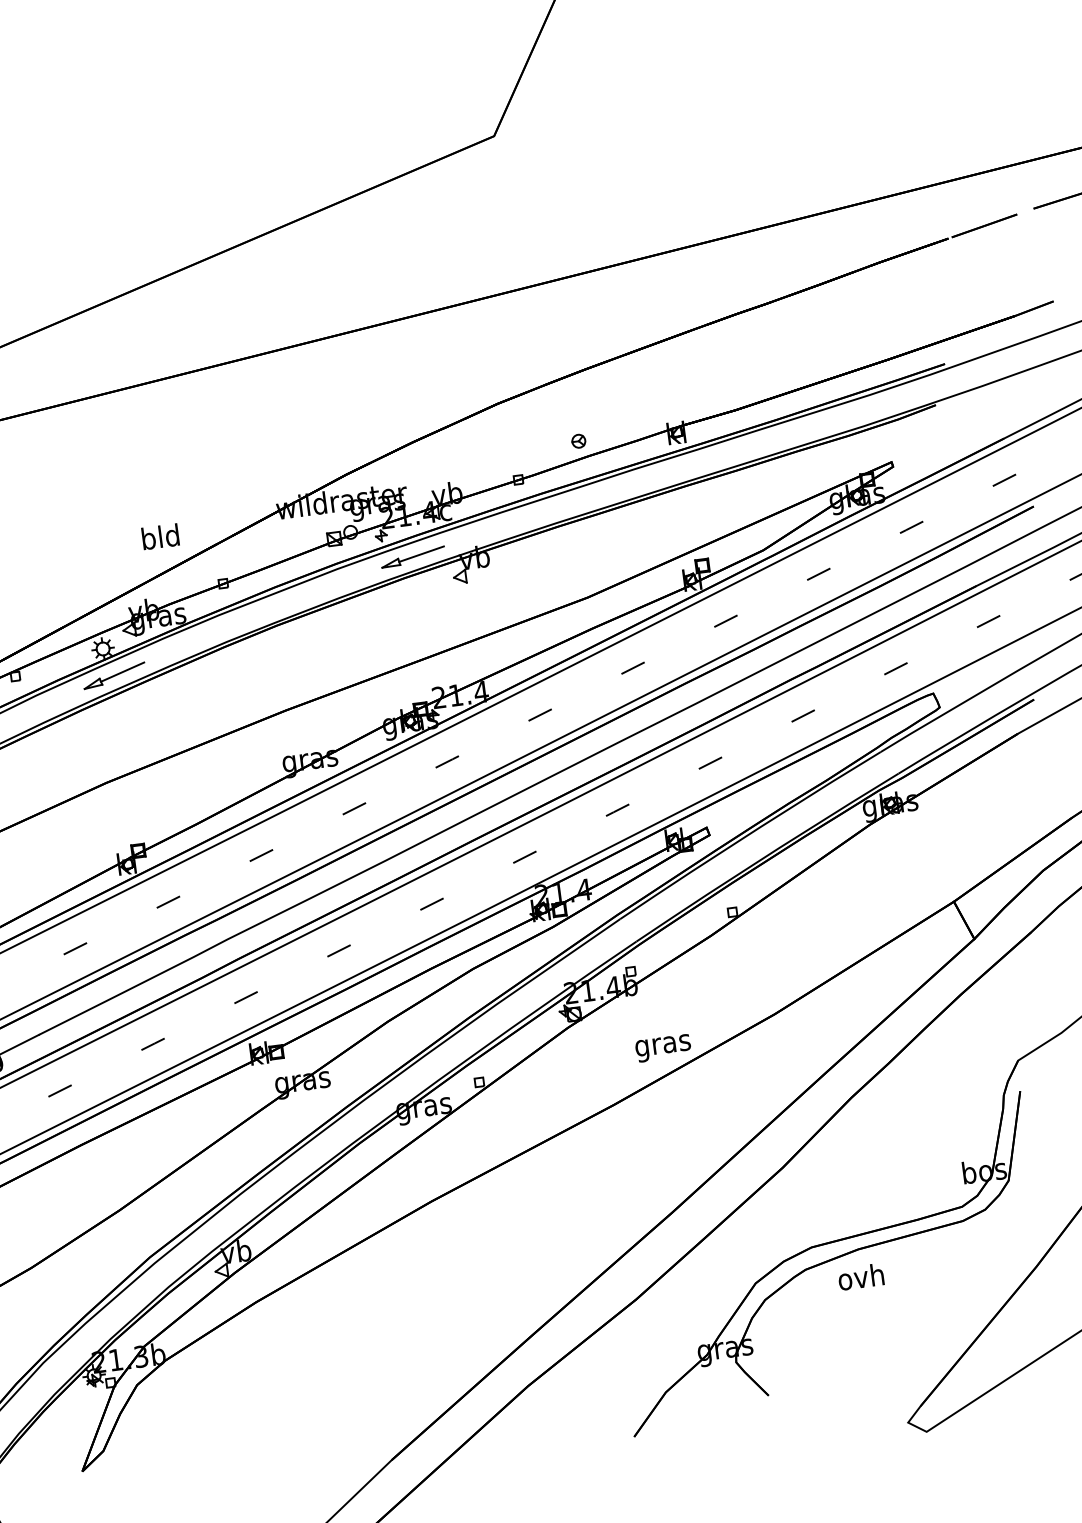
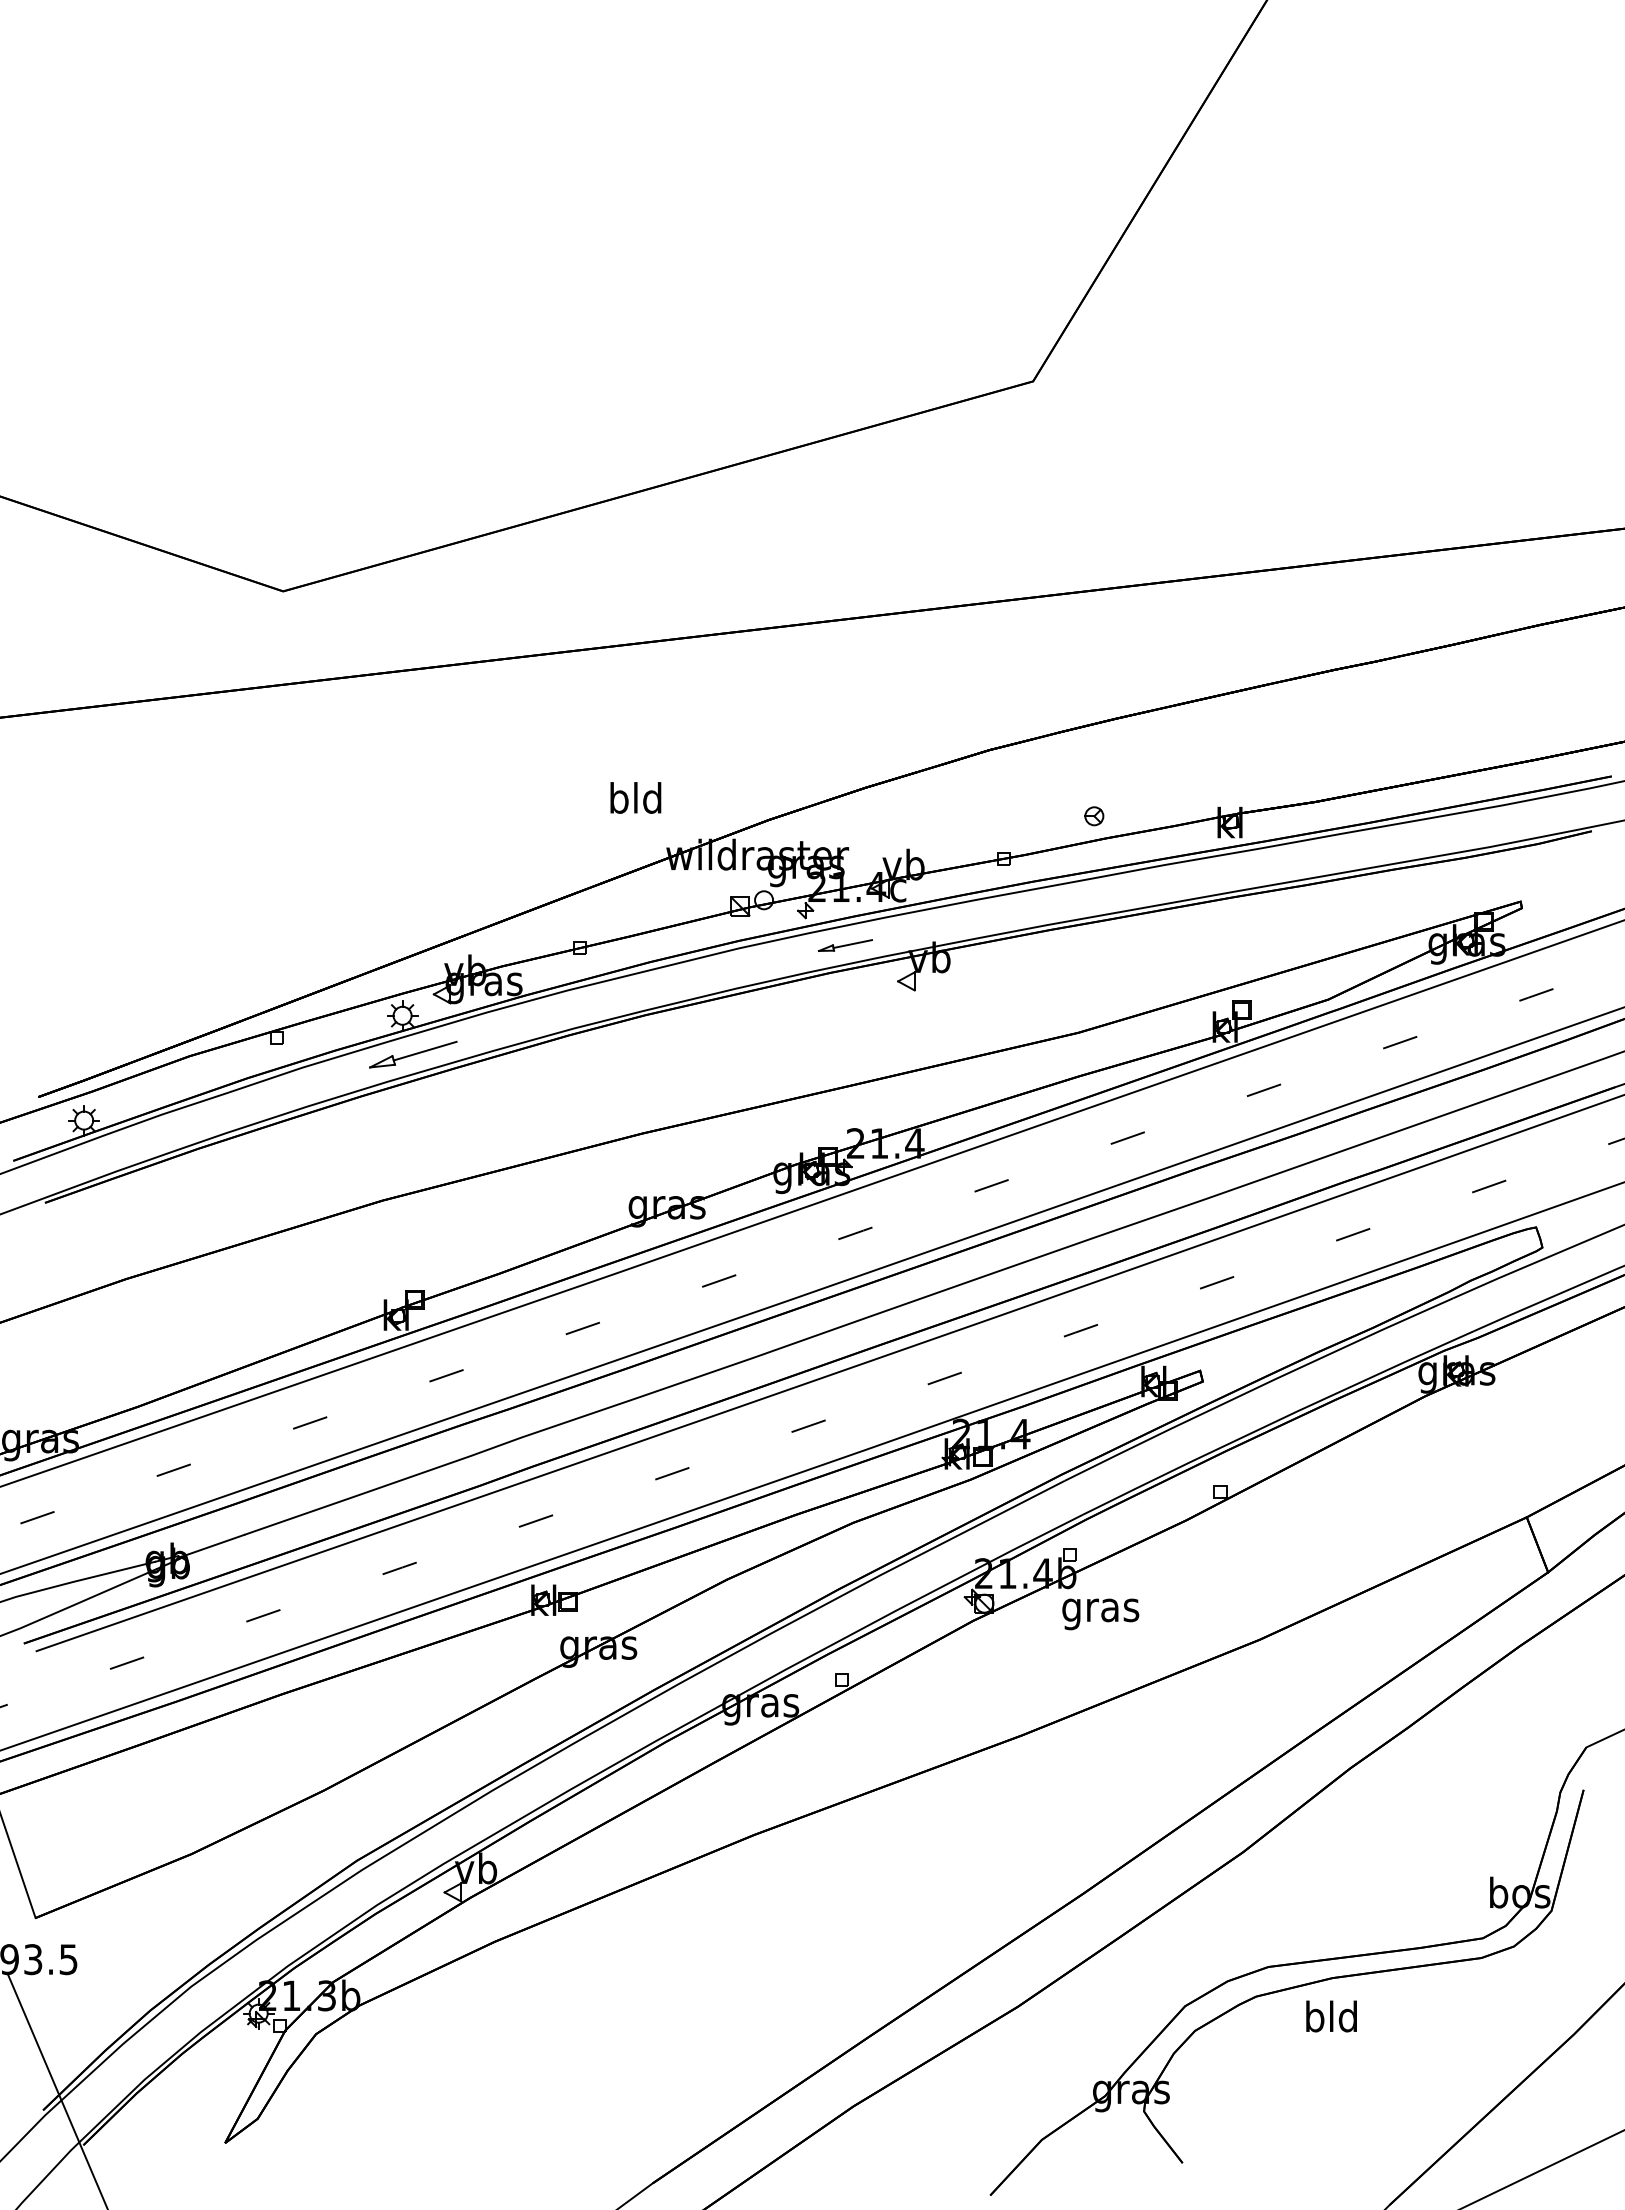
text: (160, 536) -> (635, 797), moved
part: (413, 557) -> (845, 945), size x0.6
text: (663, 1048) -> (1100, 1614), moved
text: (860, 1277) -> (1330, 2016), ovh -> bld

